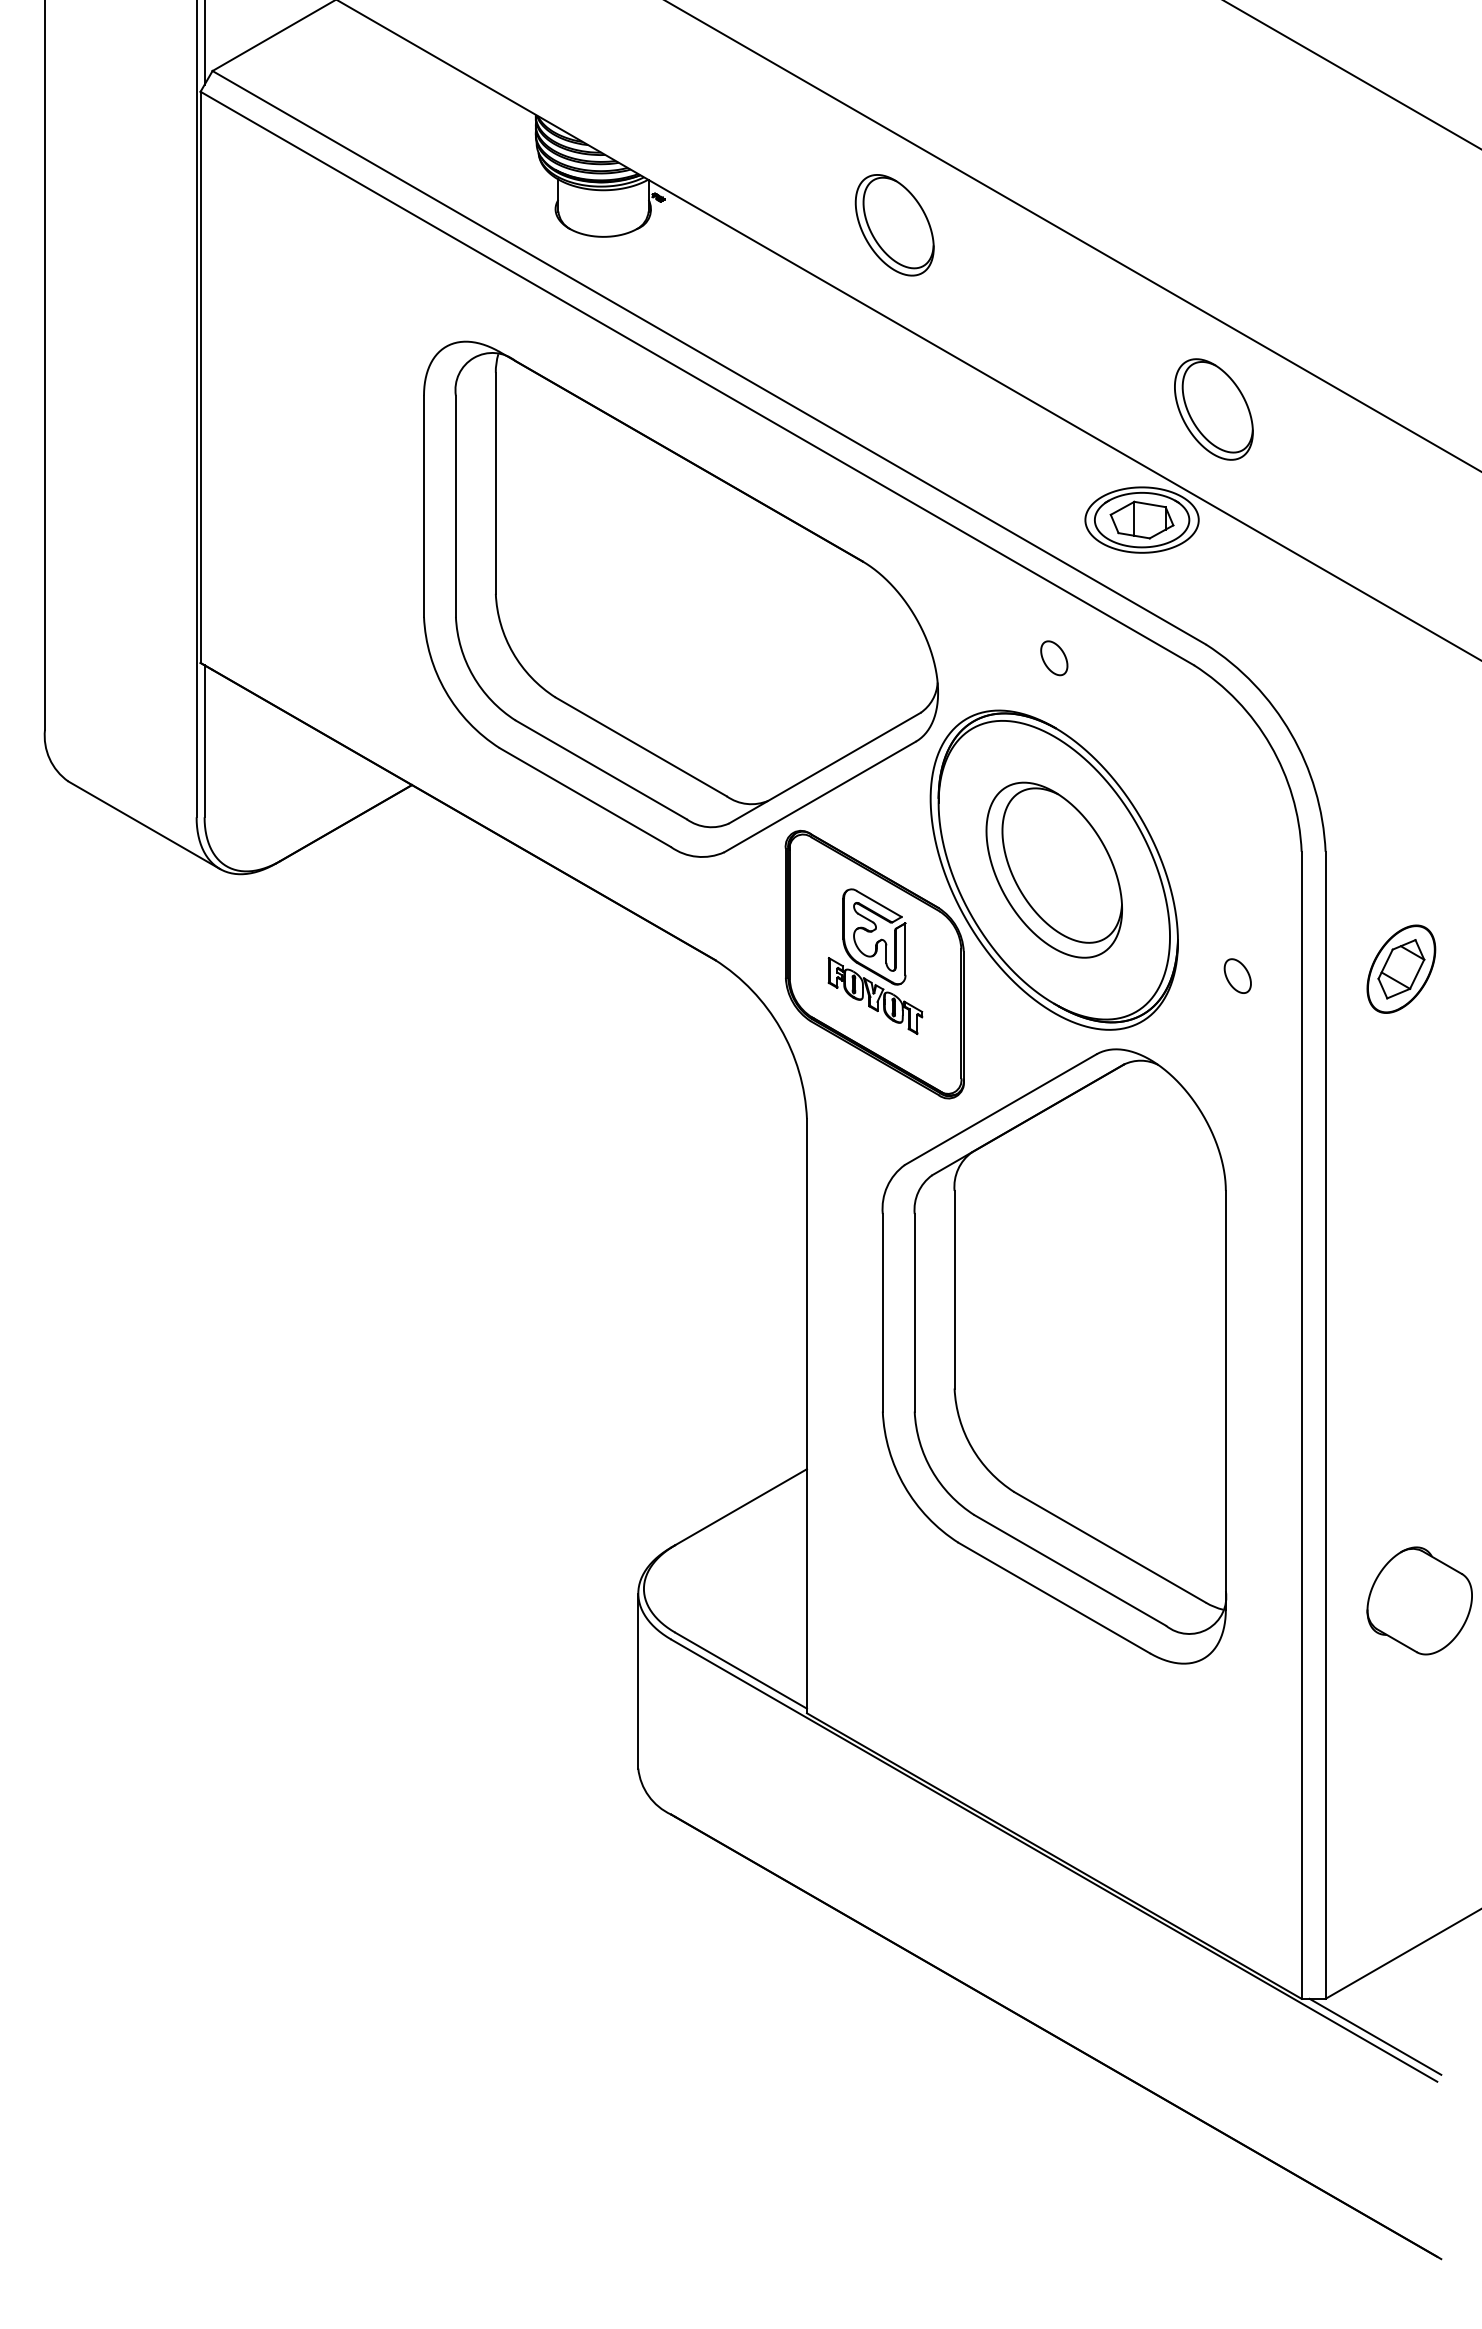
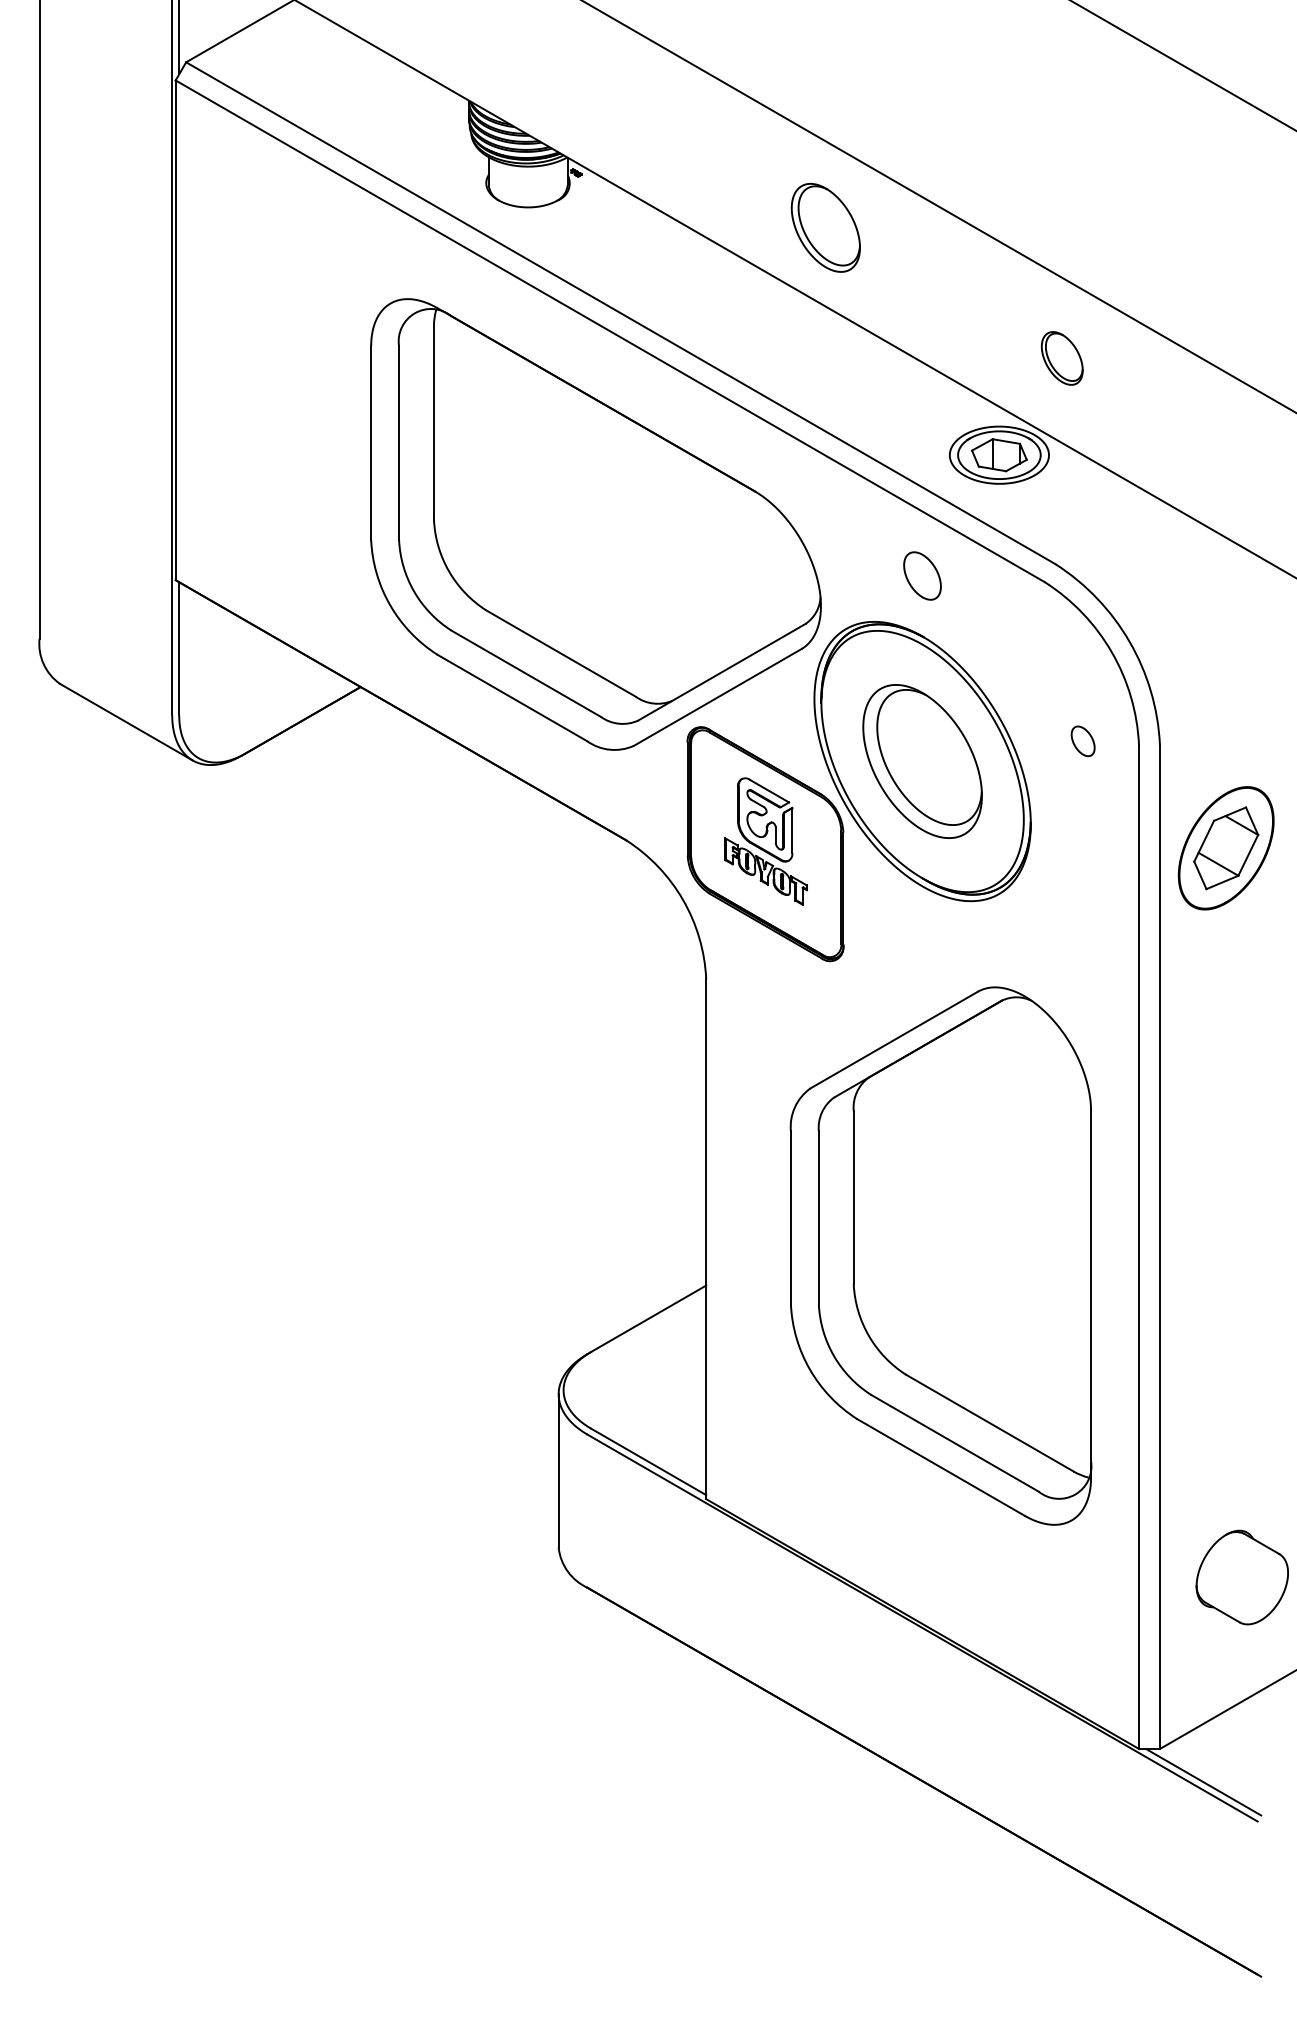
part: (894, 225) -> (825, 228), moved
part: (1213, 409) -> (1061, 358), size x0.6
part: (1054, 658) -> (922, 576), size x1.6
part: (1401, 968) -> (1226, 847), size x1.6
part: (1237, 975) -> (1082, 740), moved
part: (1054, 1356) -> (941, 1256), moved
part: (1419, 1600) -> (1242, 1577), moved

